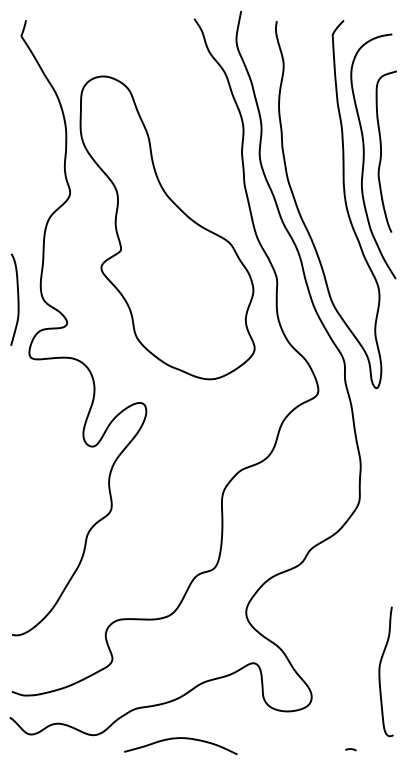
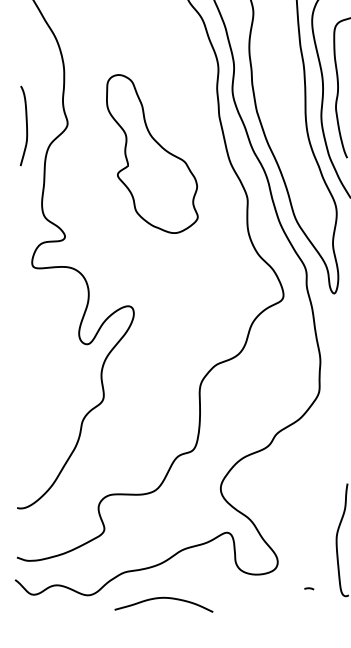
part: (167, 227) -> (152, 153), size x0.6
curve: (17, 299) -> (26, 125), moved
line: (350, 749) -> (308, 588), moved

